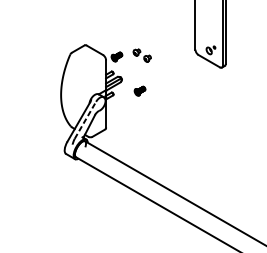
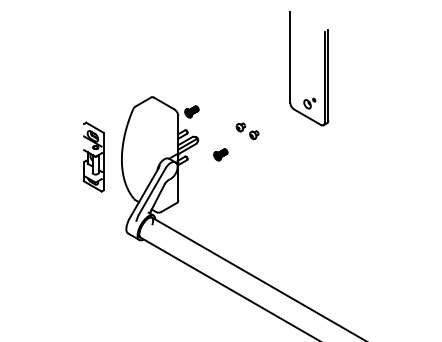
part: (142, 55) -> (247, 131), moved
part: (38, 92) -> (93, 156), added
line: (85, 120) -> (152, 191), dashed -> solid

